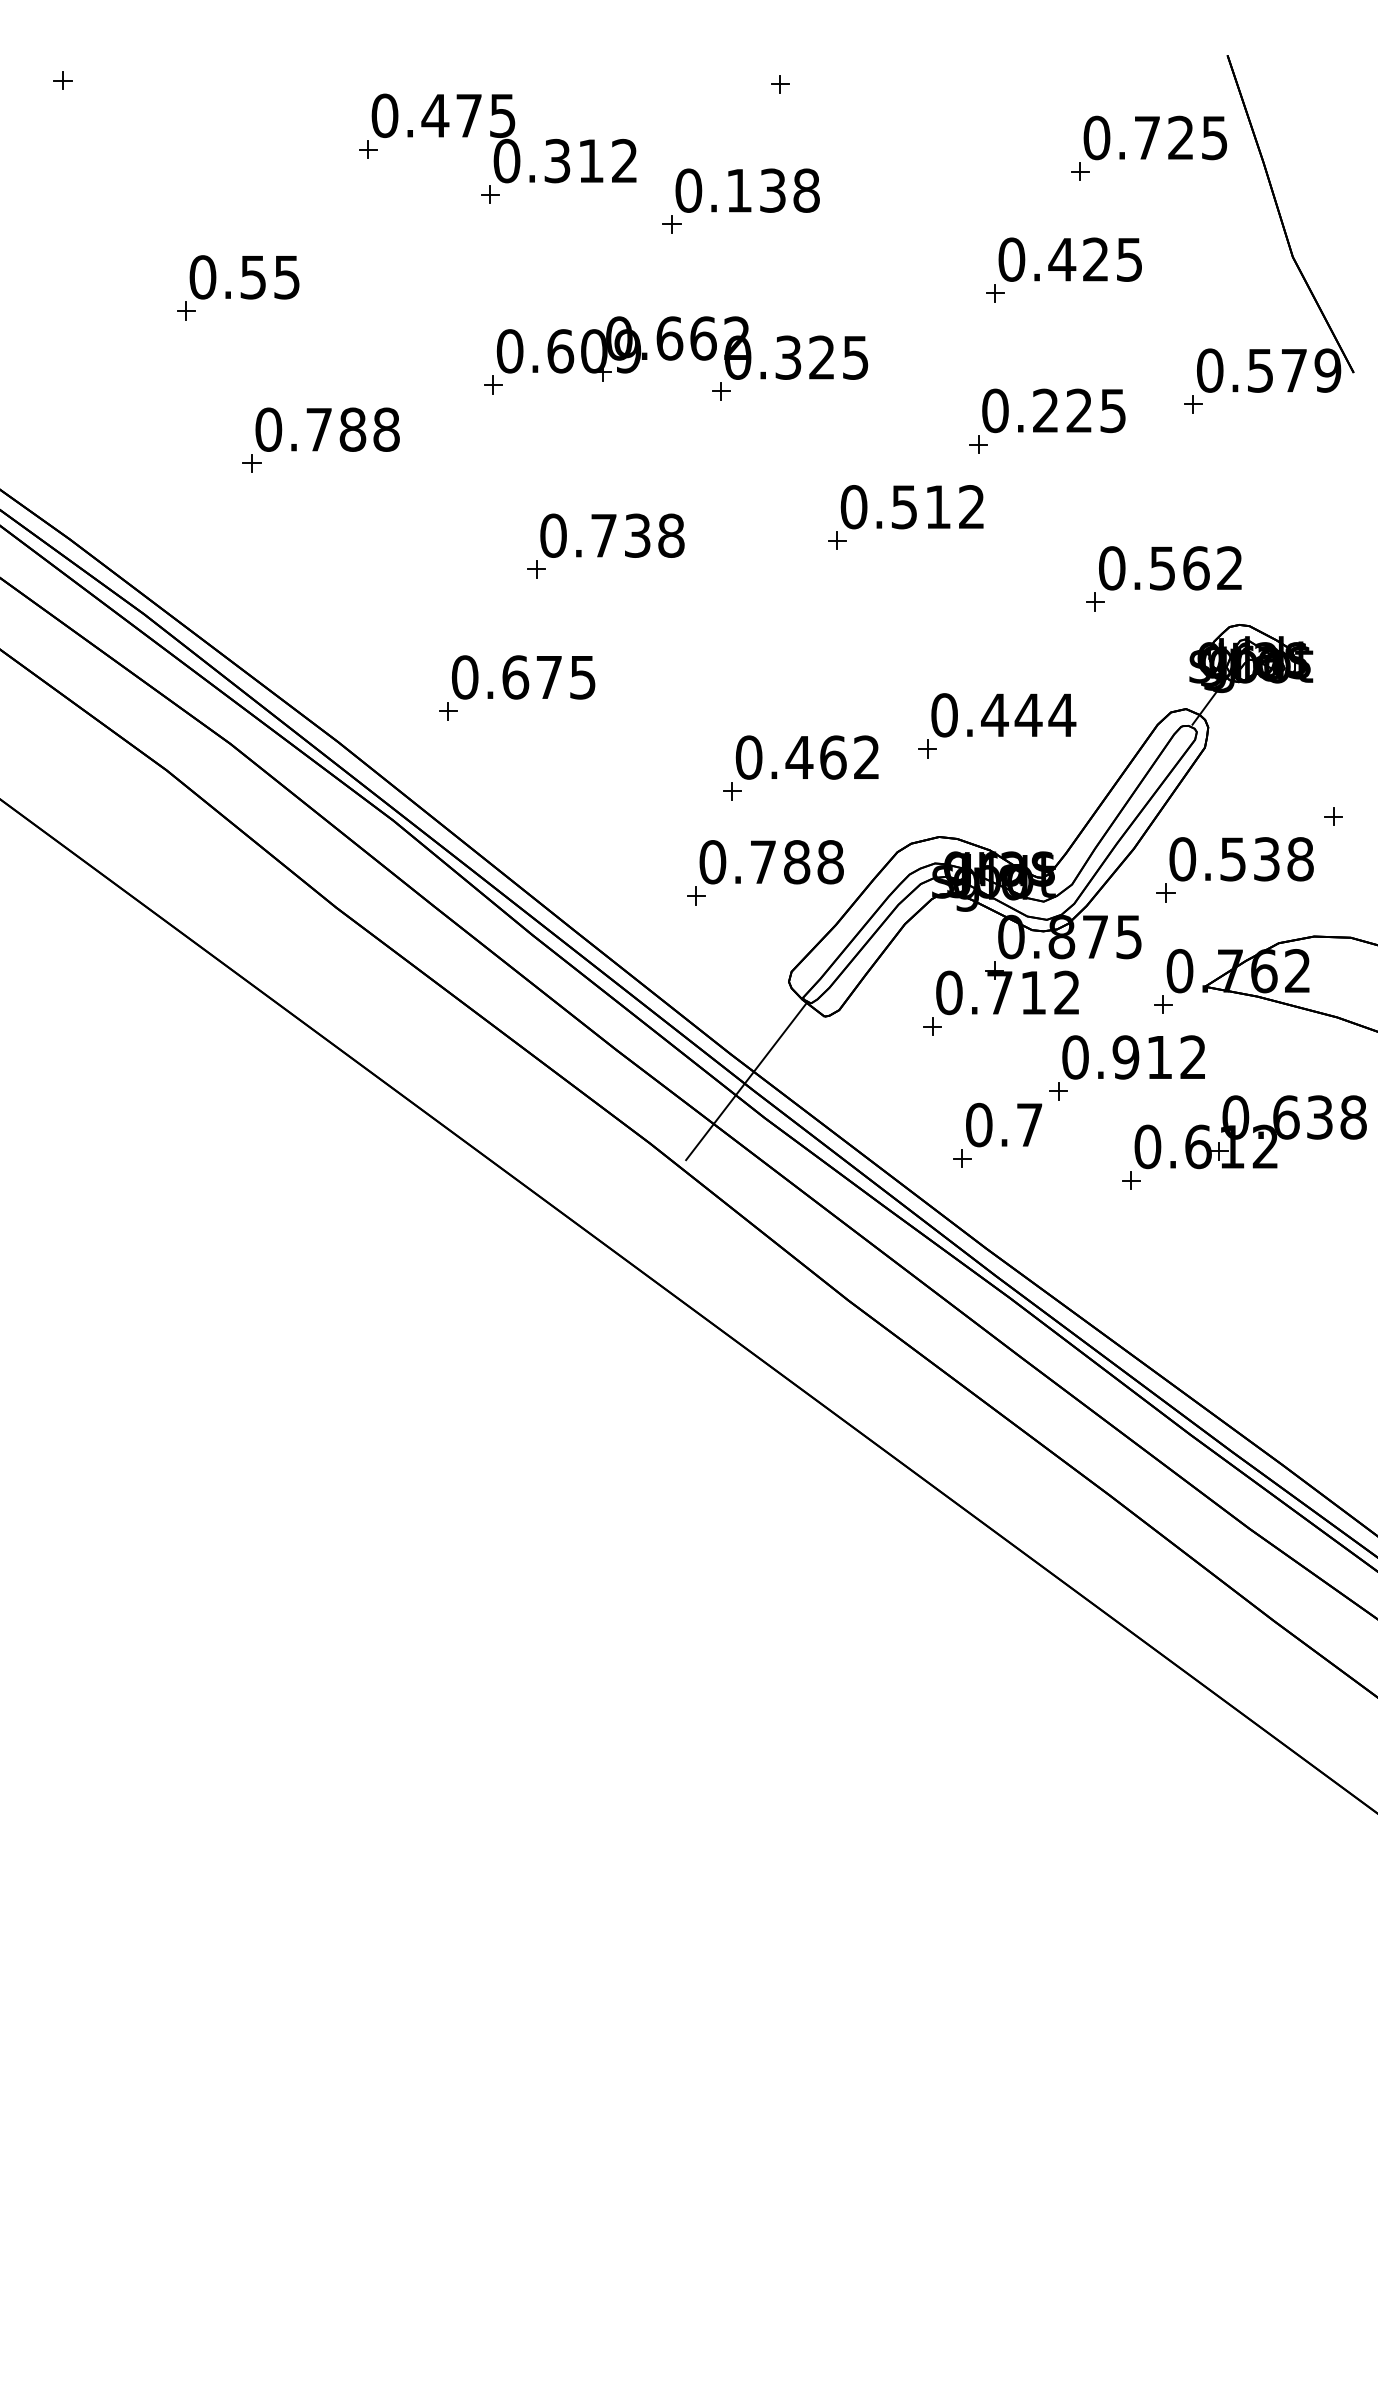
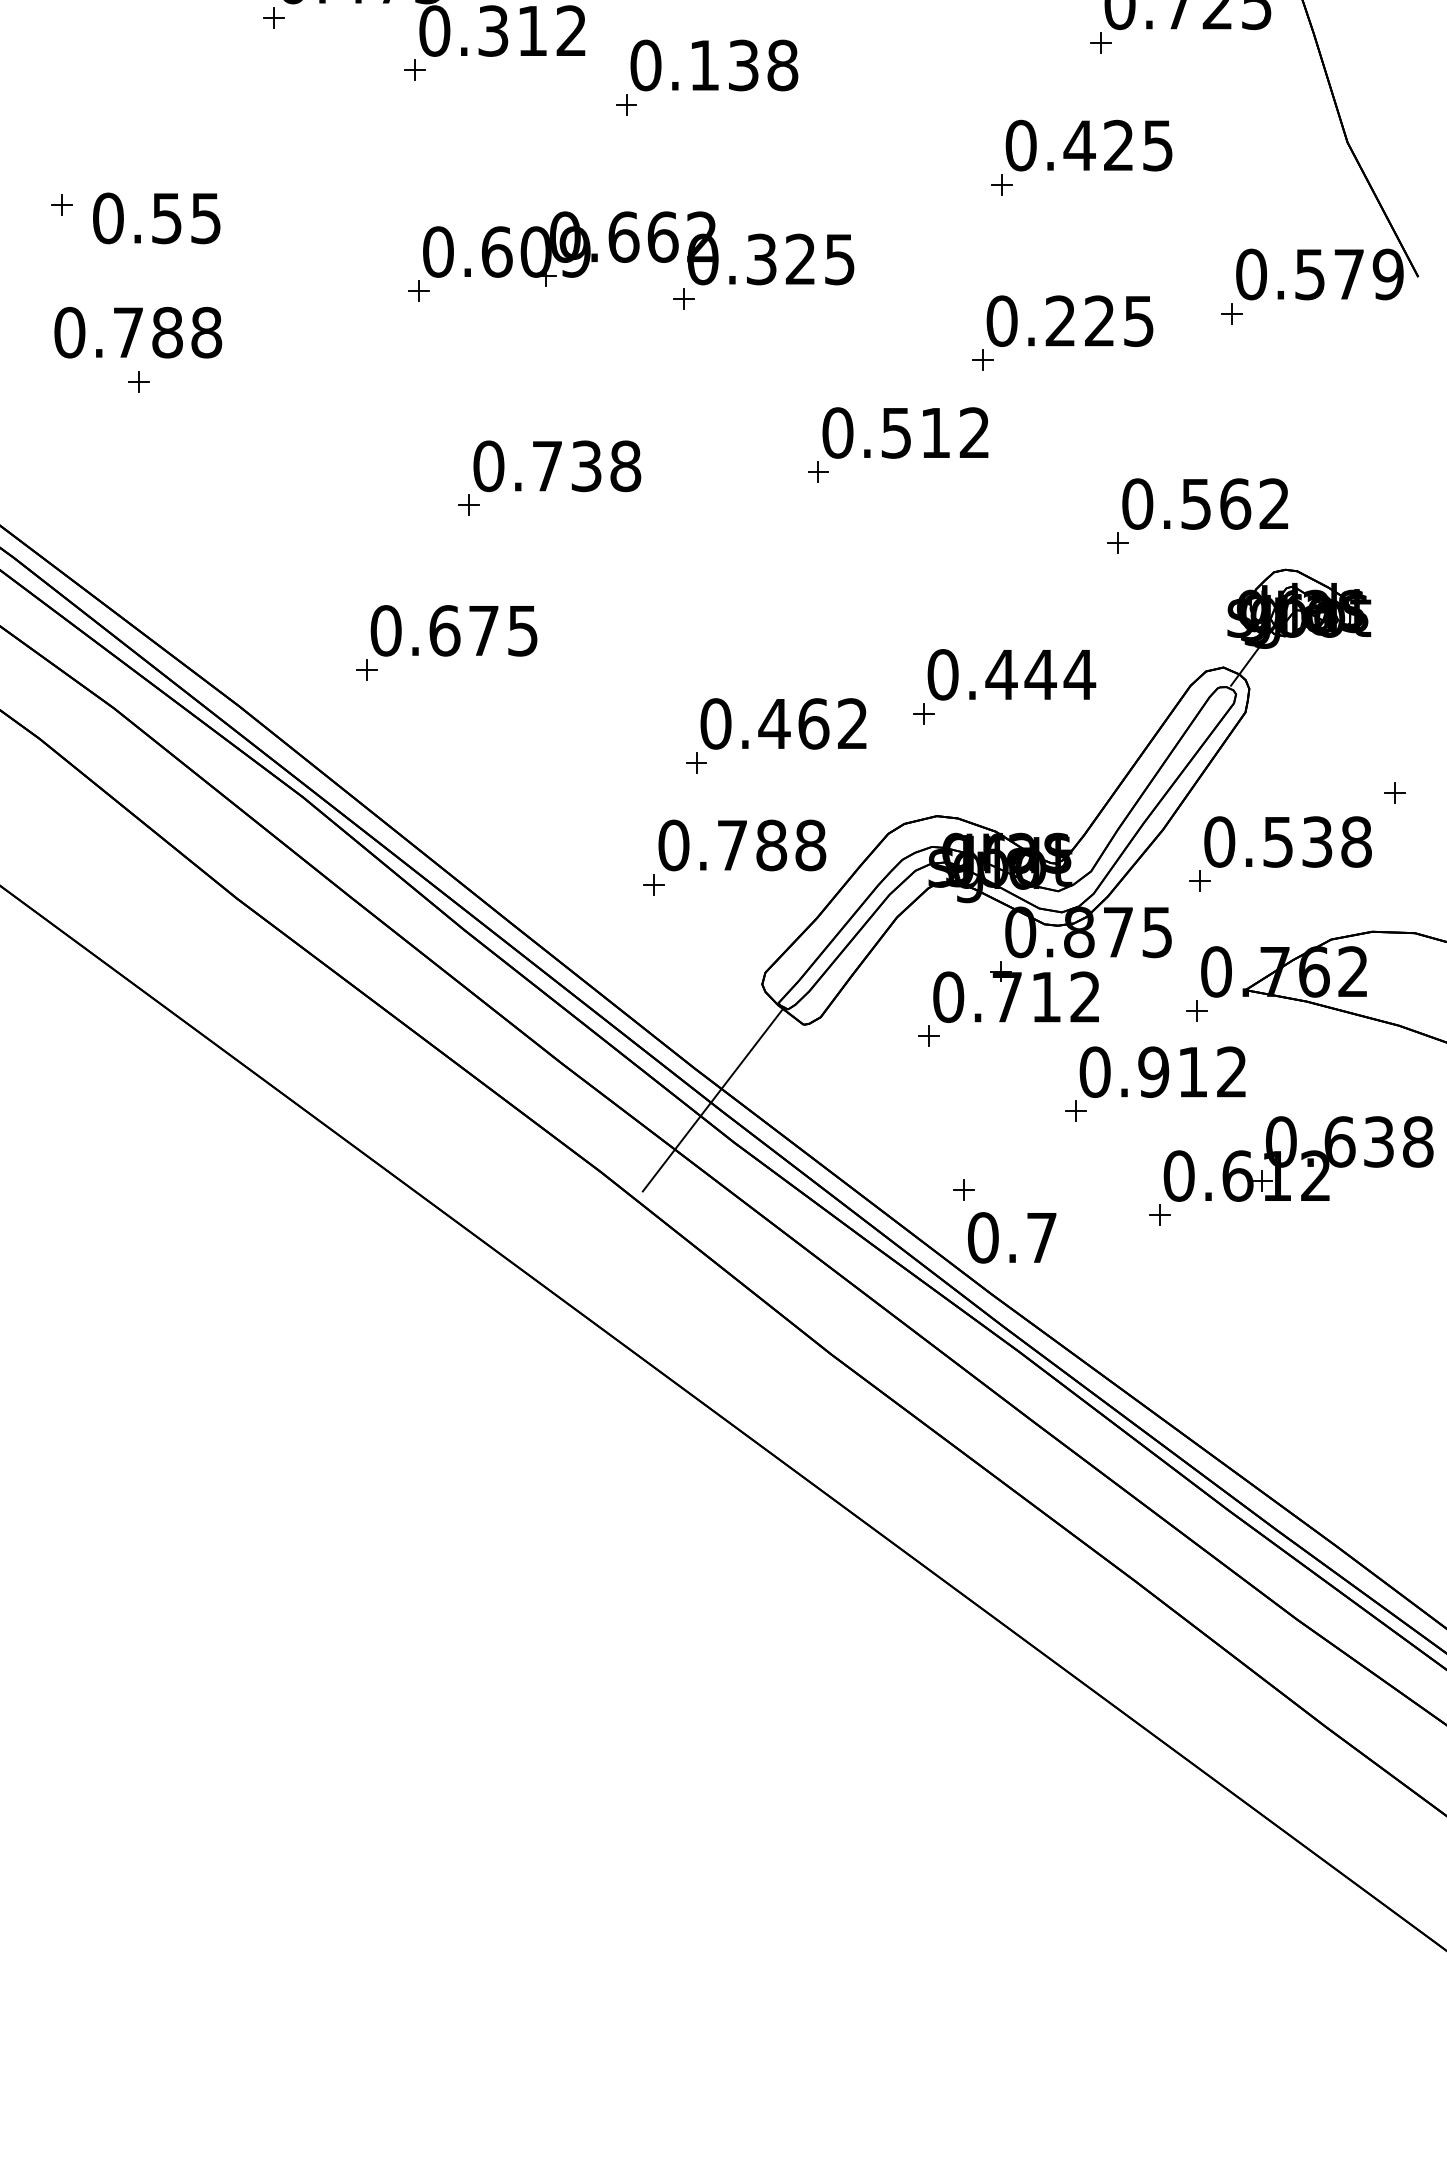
text: (244, 277) -> (156, 218), moved
text: (327, 429) -> (138, 332), moved
text: (1004, 1124) -> (1012, 1237), moved

